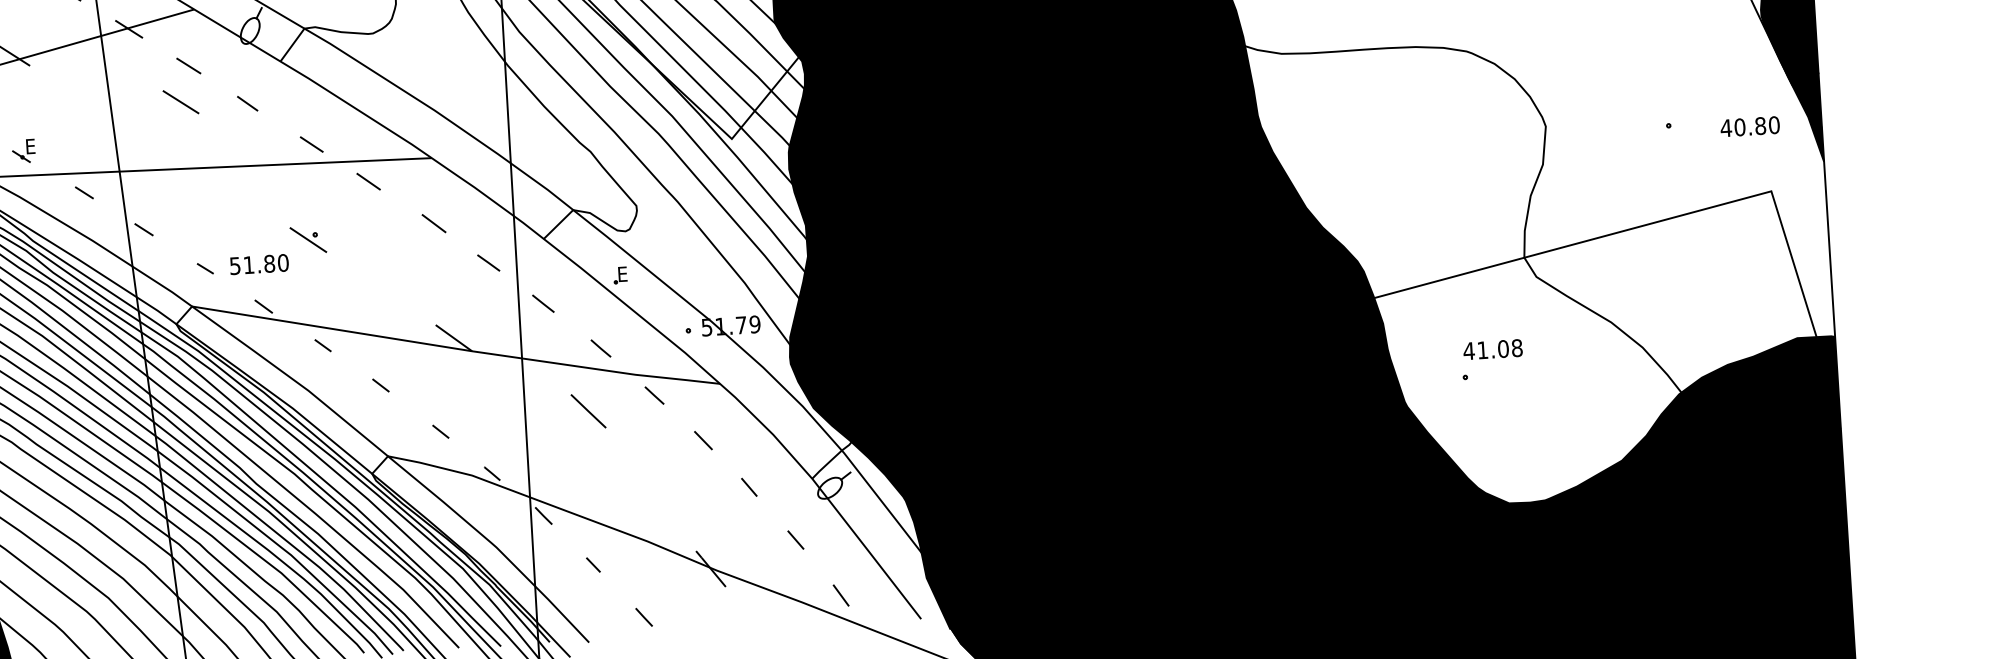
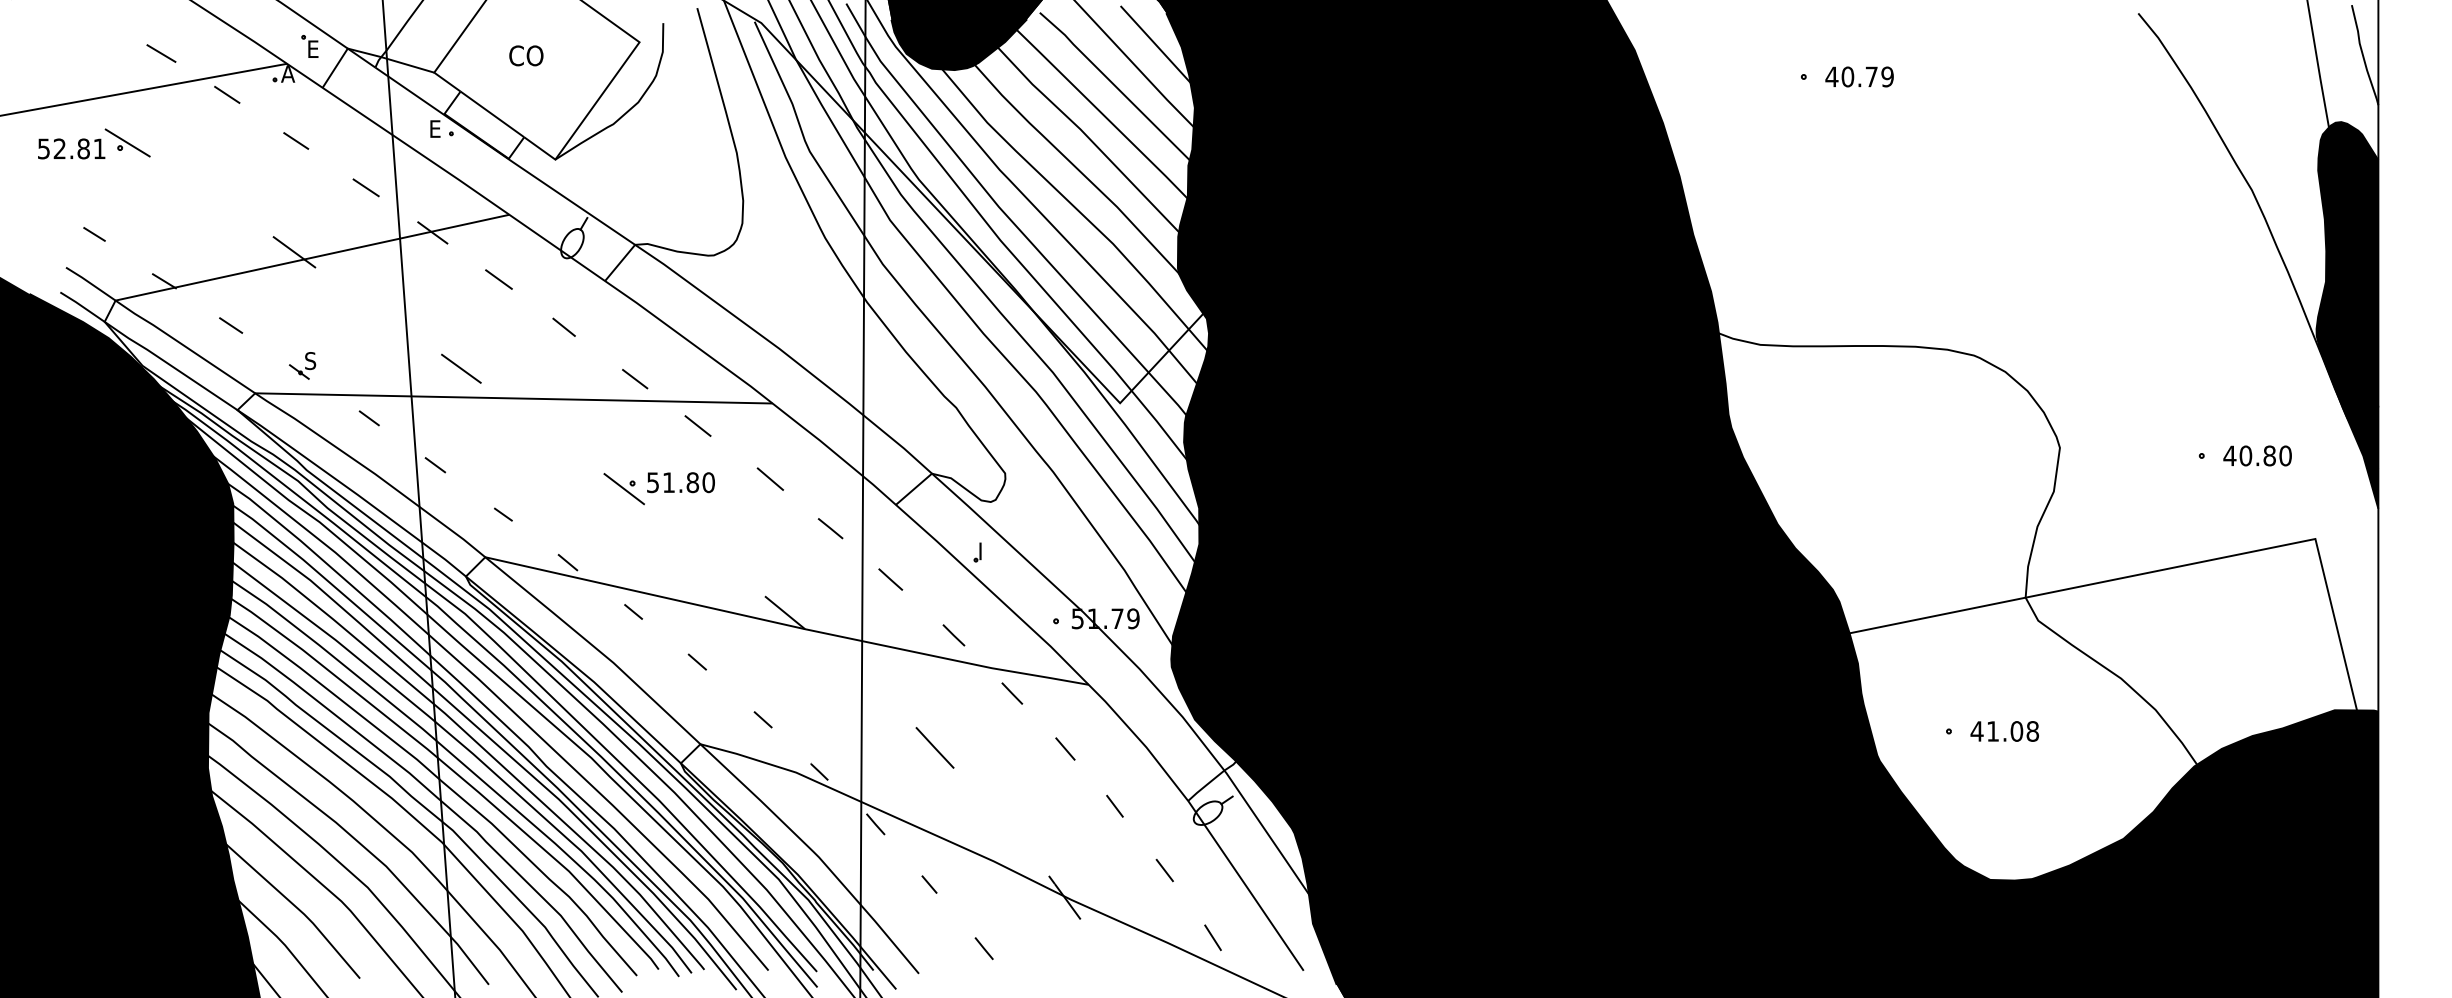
line: (181, 101) -> (461, 368), moved
text: (1750, 126) -> (2257, 455), moved
text: (30, 146) -> (310, 361), E -> S
text: (258, 264) -> (680, 482), moved
text: (623, 274) -> (985, 551), E -> I
text: (1492, 349) -> (2004, 731), moved
line: (588, 410) -> (934, 747), moved

